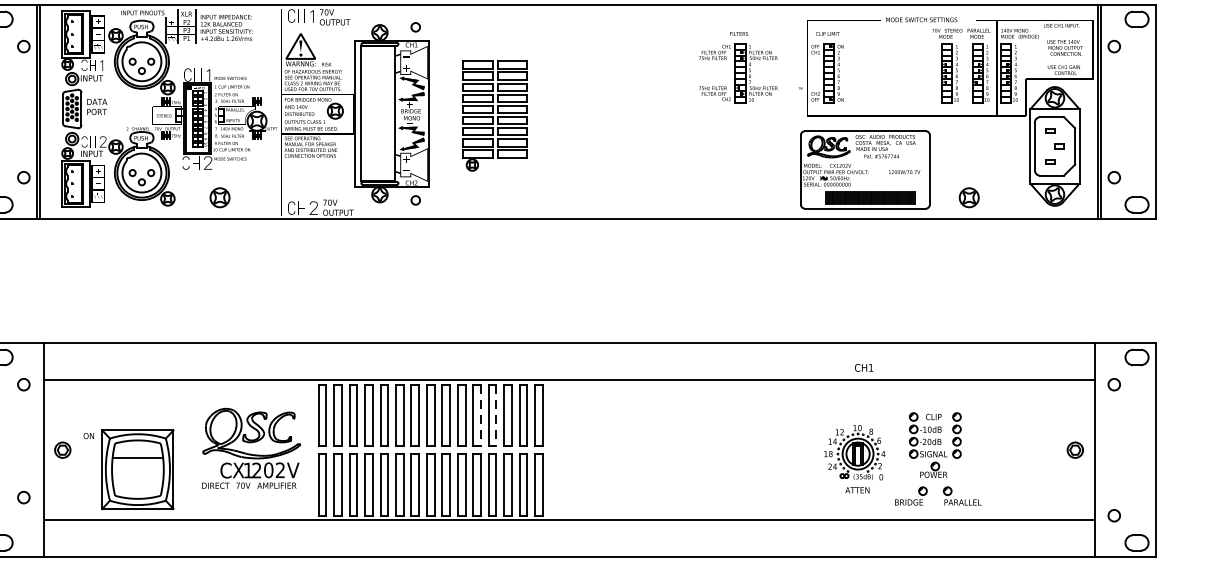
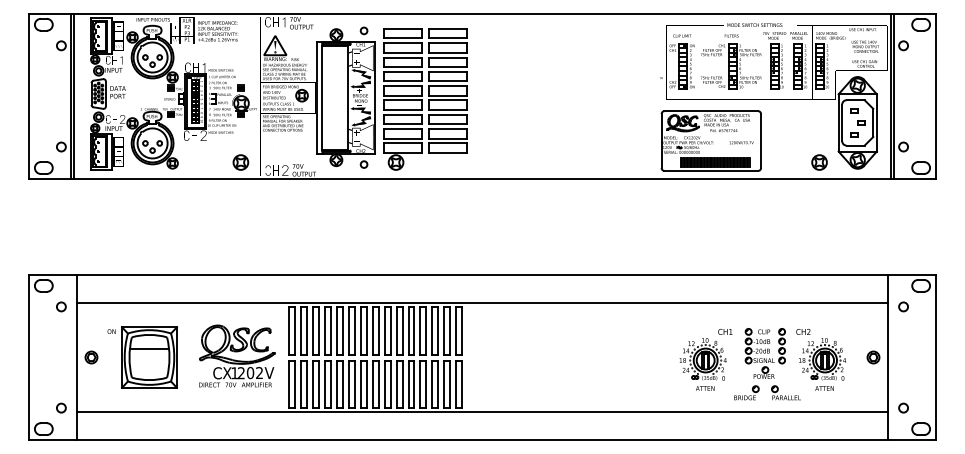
part: (738, 66) -> (731, 61), moved
part: (495, 116) -> (425, 99), size x1.67
part: (219, 197) -> (240, 162), moved
part: (969, 197) -> (819, 162), moved
text: (864, 367) -> (725, 331), moved
line: (481, 415) -> (414, 330), dashed -> solid
line: (496, 415) -> (426, 330), dashed -> solid
part: (1006, 452) -> (820, 359), added
part: (128, 469) -> (142, 357), moved
circle: (23, 496) -> (61, 407), moved

